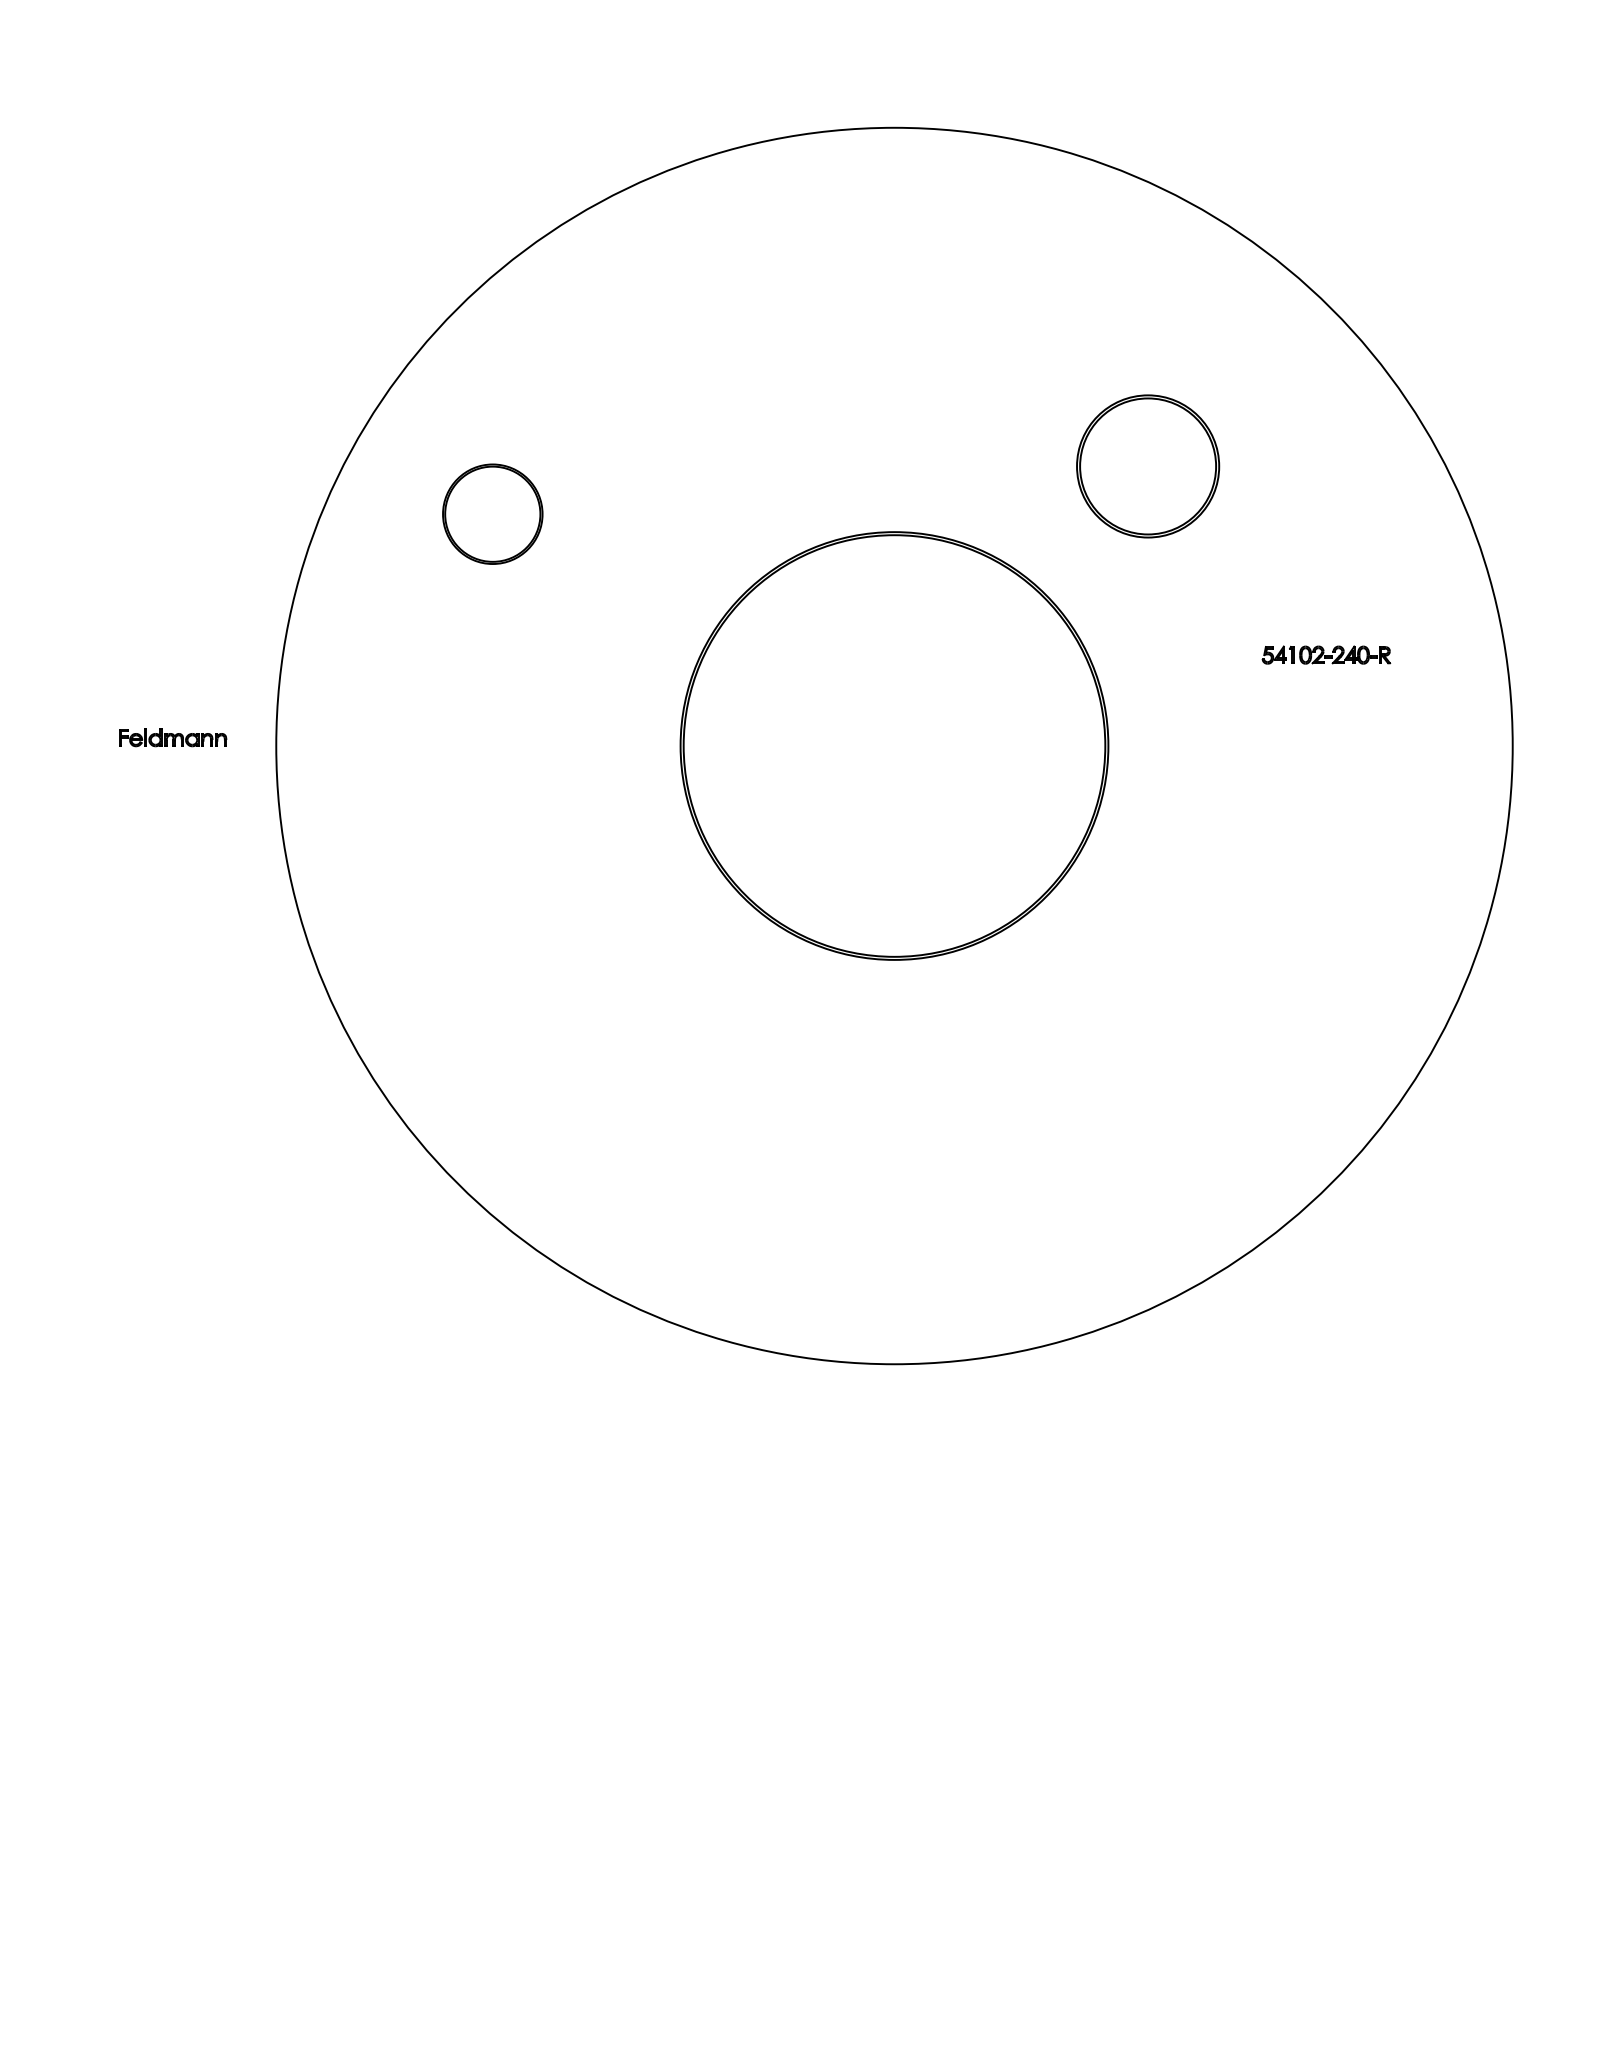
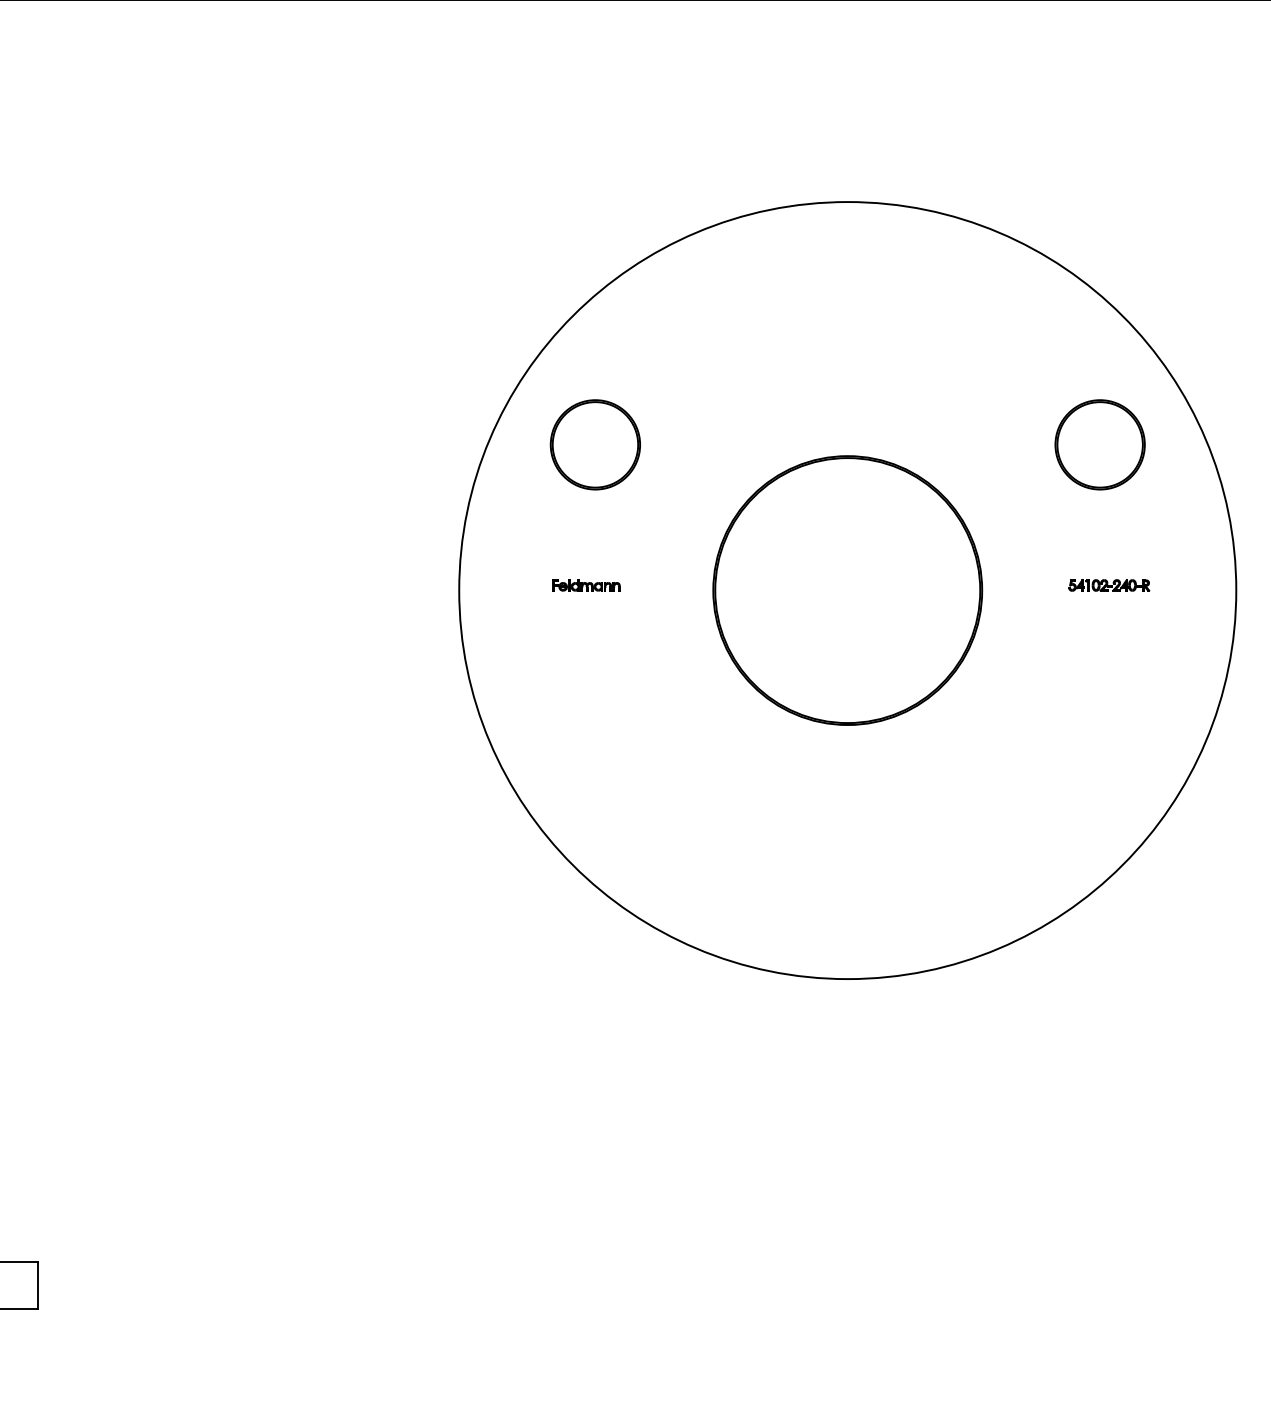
part: (1147, 465) -> (1099, 444), moved
part: (491, 513) -> (594, 444), size x1.43
part: (1326, 655) -> (1109, 585), moved
part: (173, 737) -> (586, 585), moved

